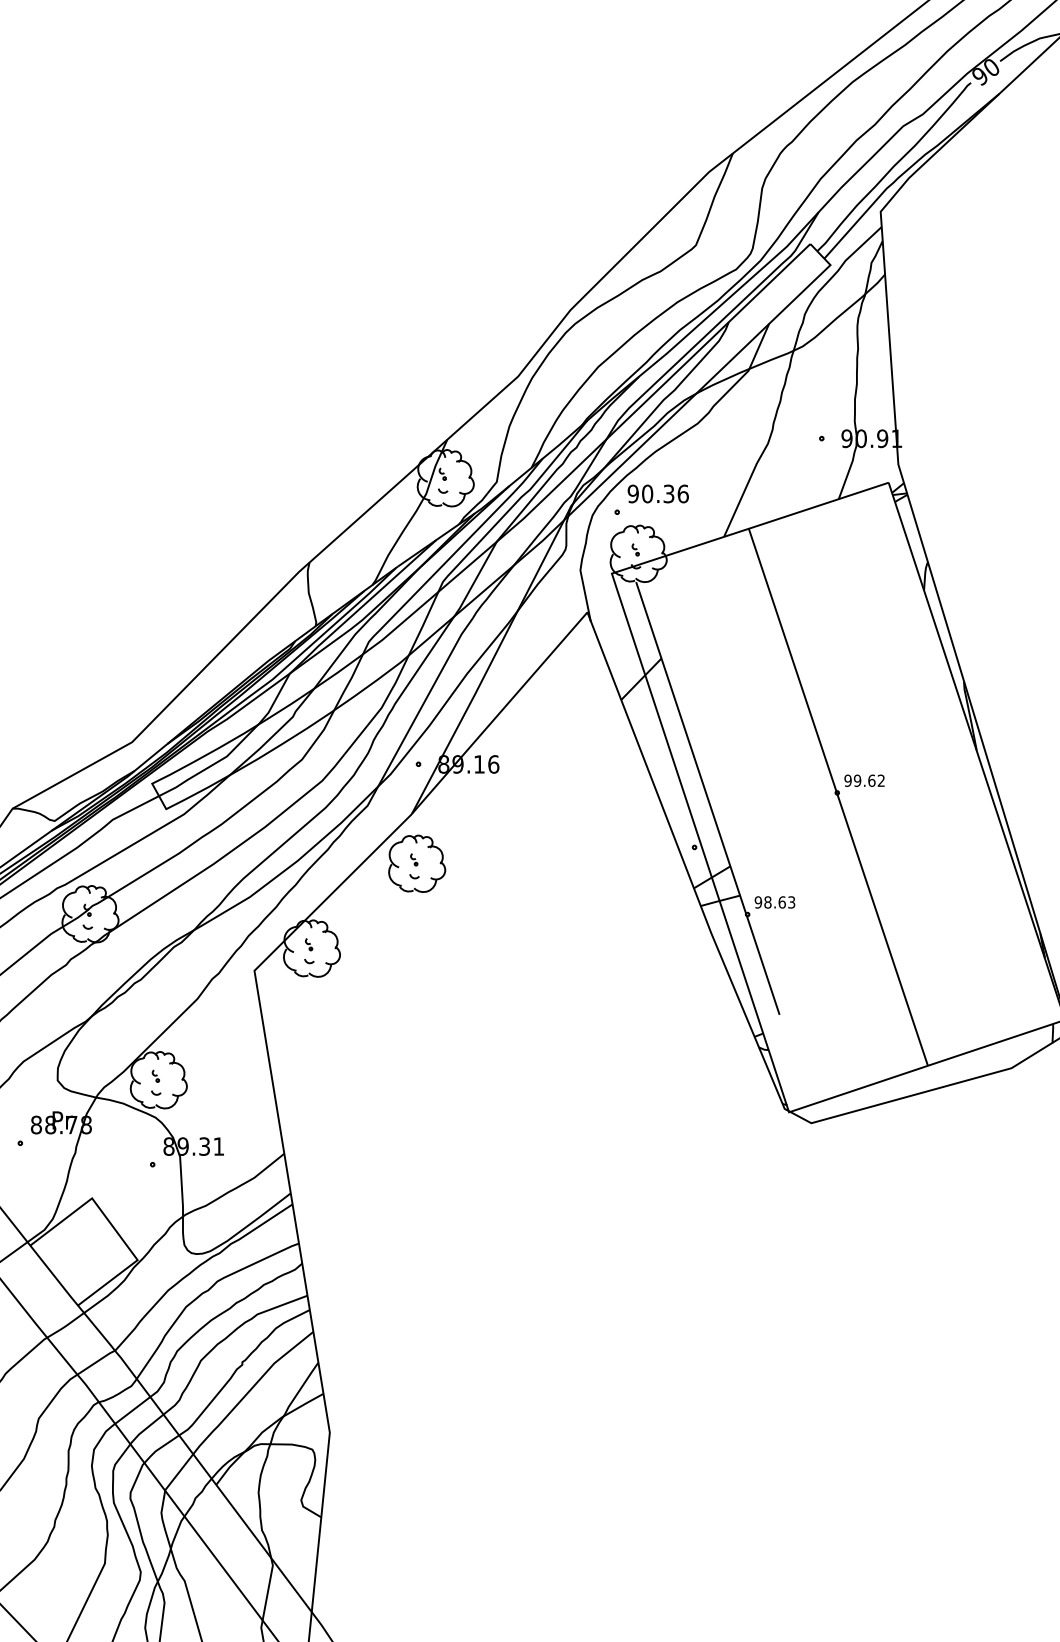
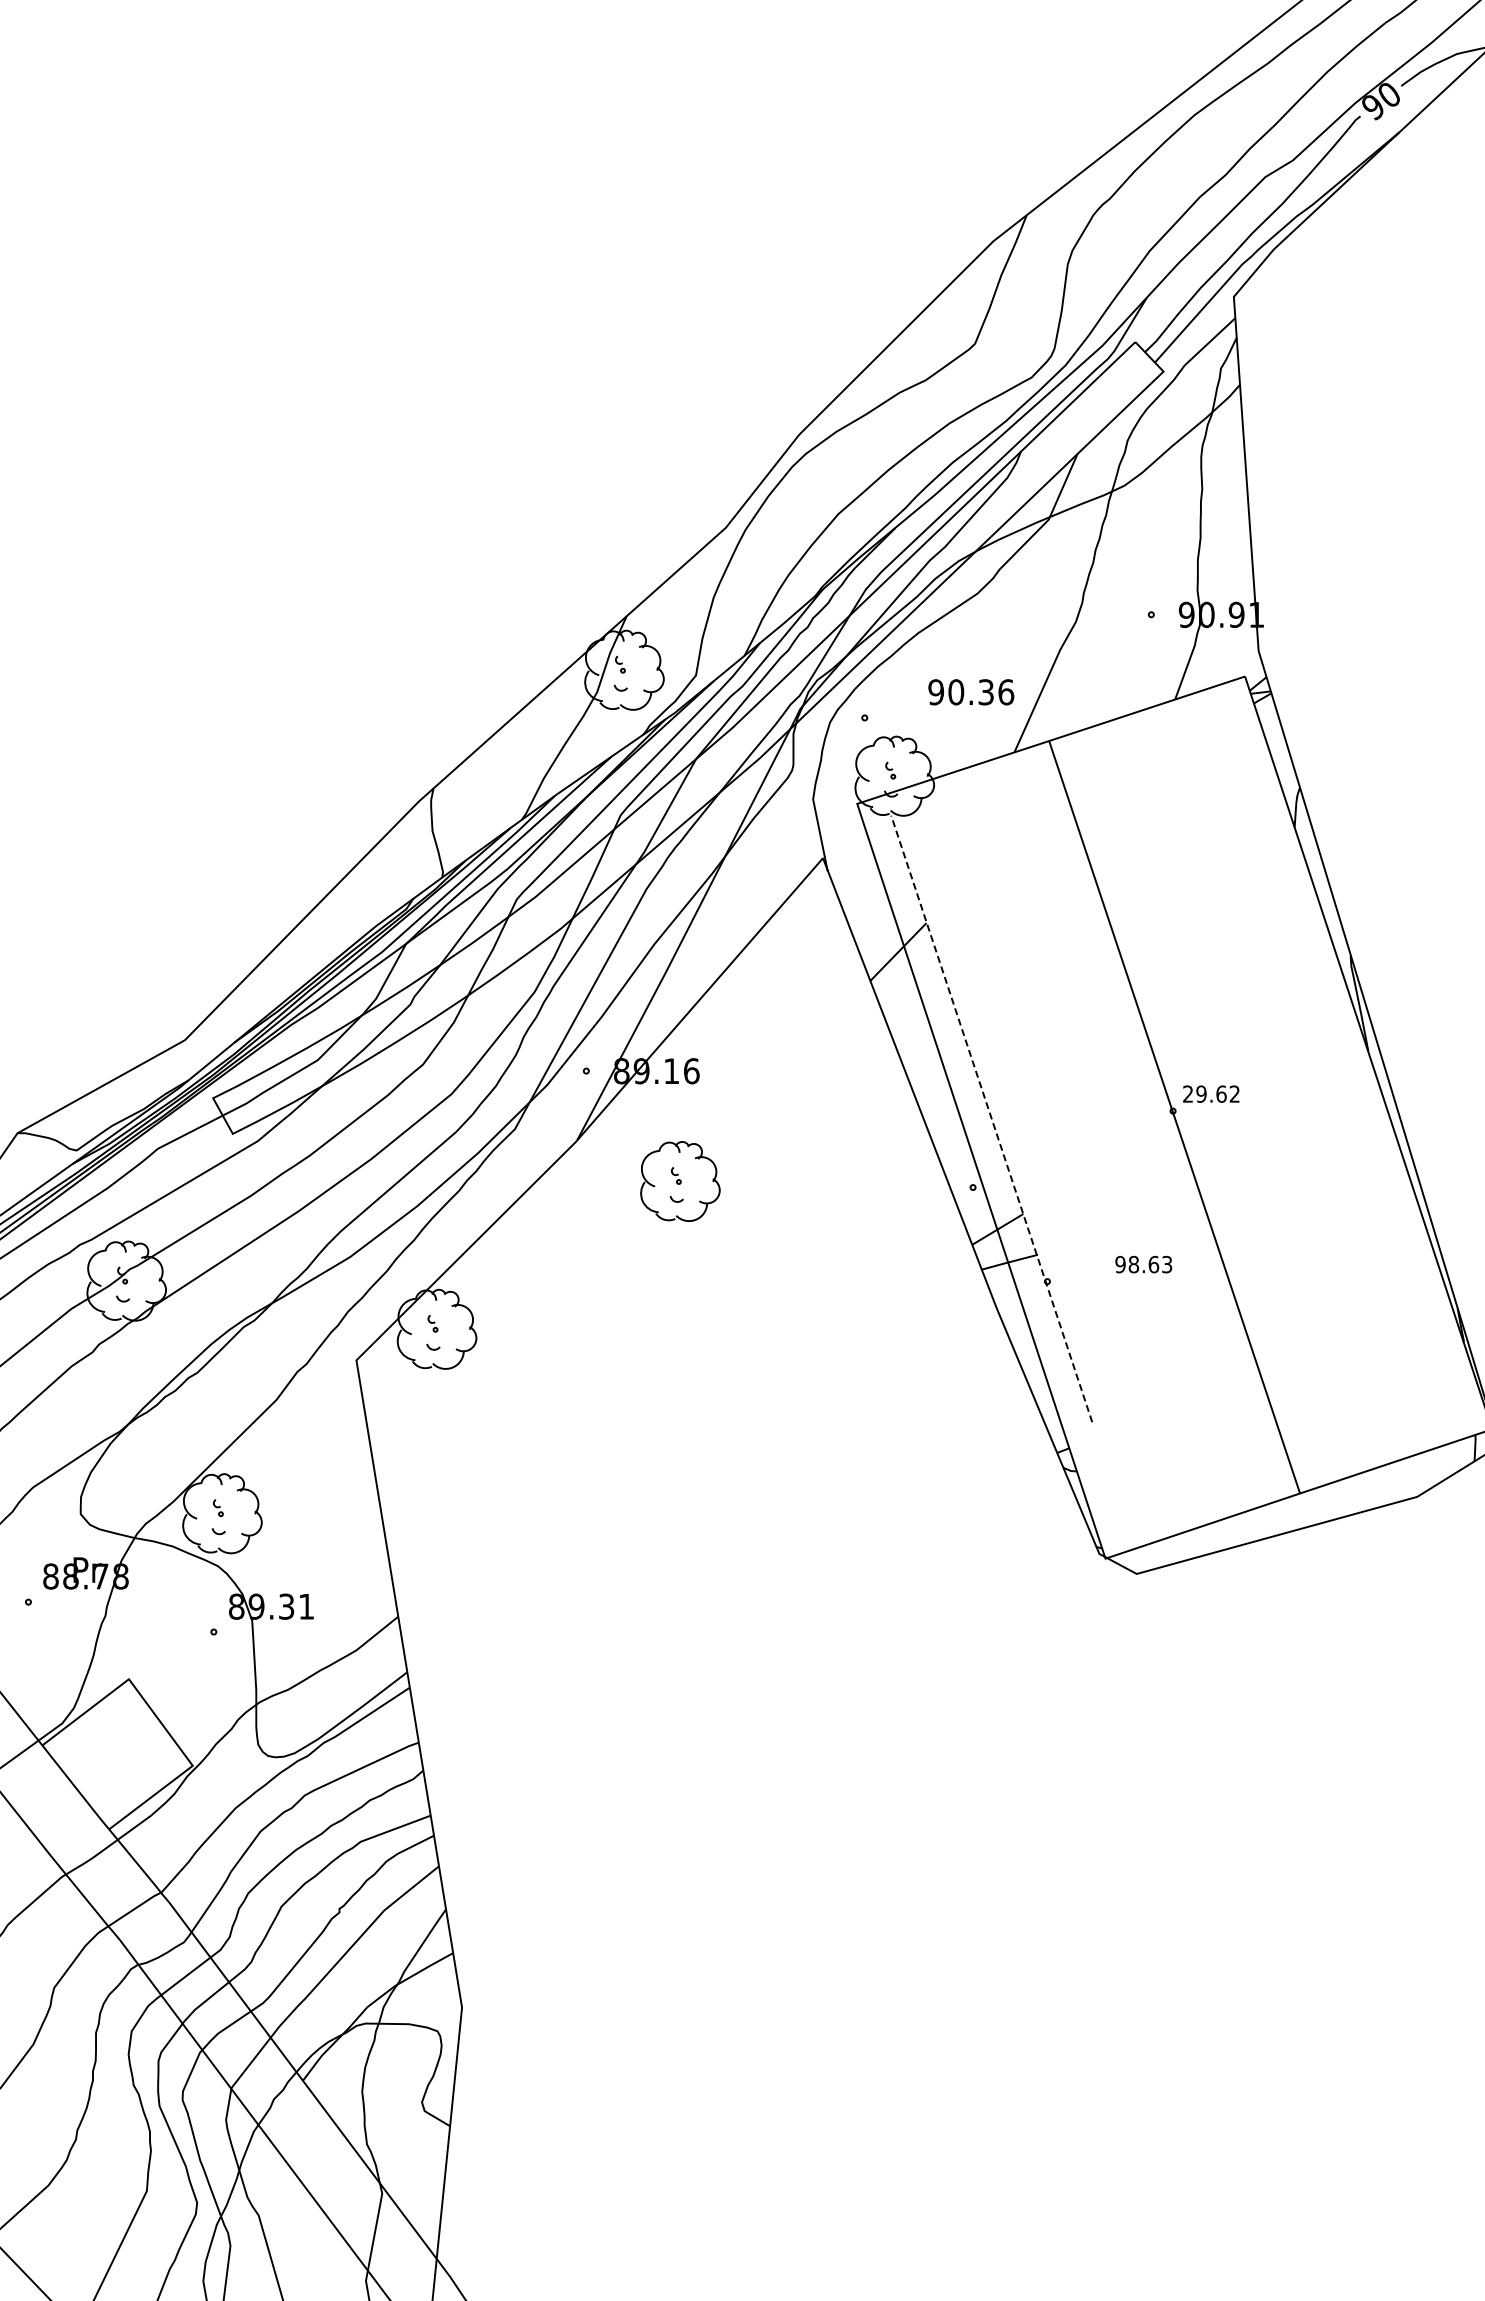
text: (658, 494) -> (971, 692), moved
text: (848, 780) -> (1188, 1093), 99.62 -> 29.62
line: (707, 798) -> (991, 1118), solid -> dashed
part: (417, 863) -> (680, 1181), moved
text: (774, 902) -> (1143, 1264), moved

